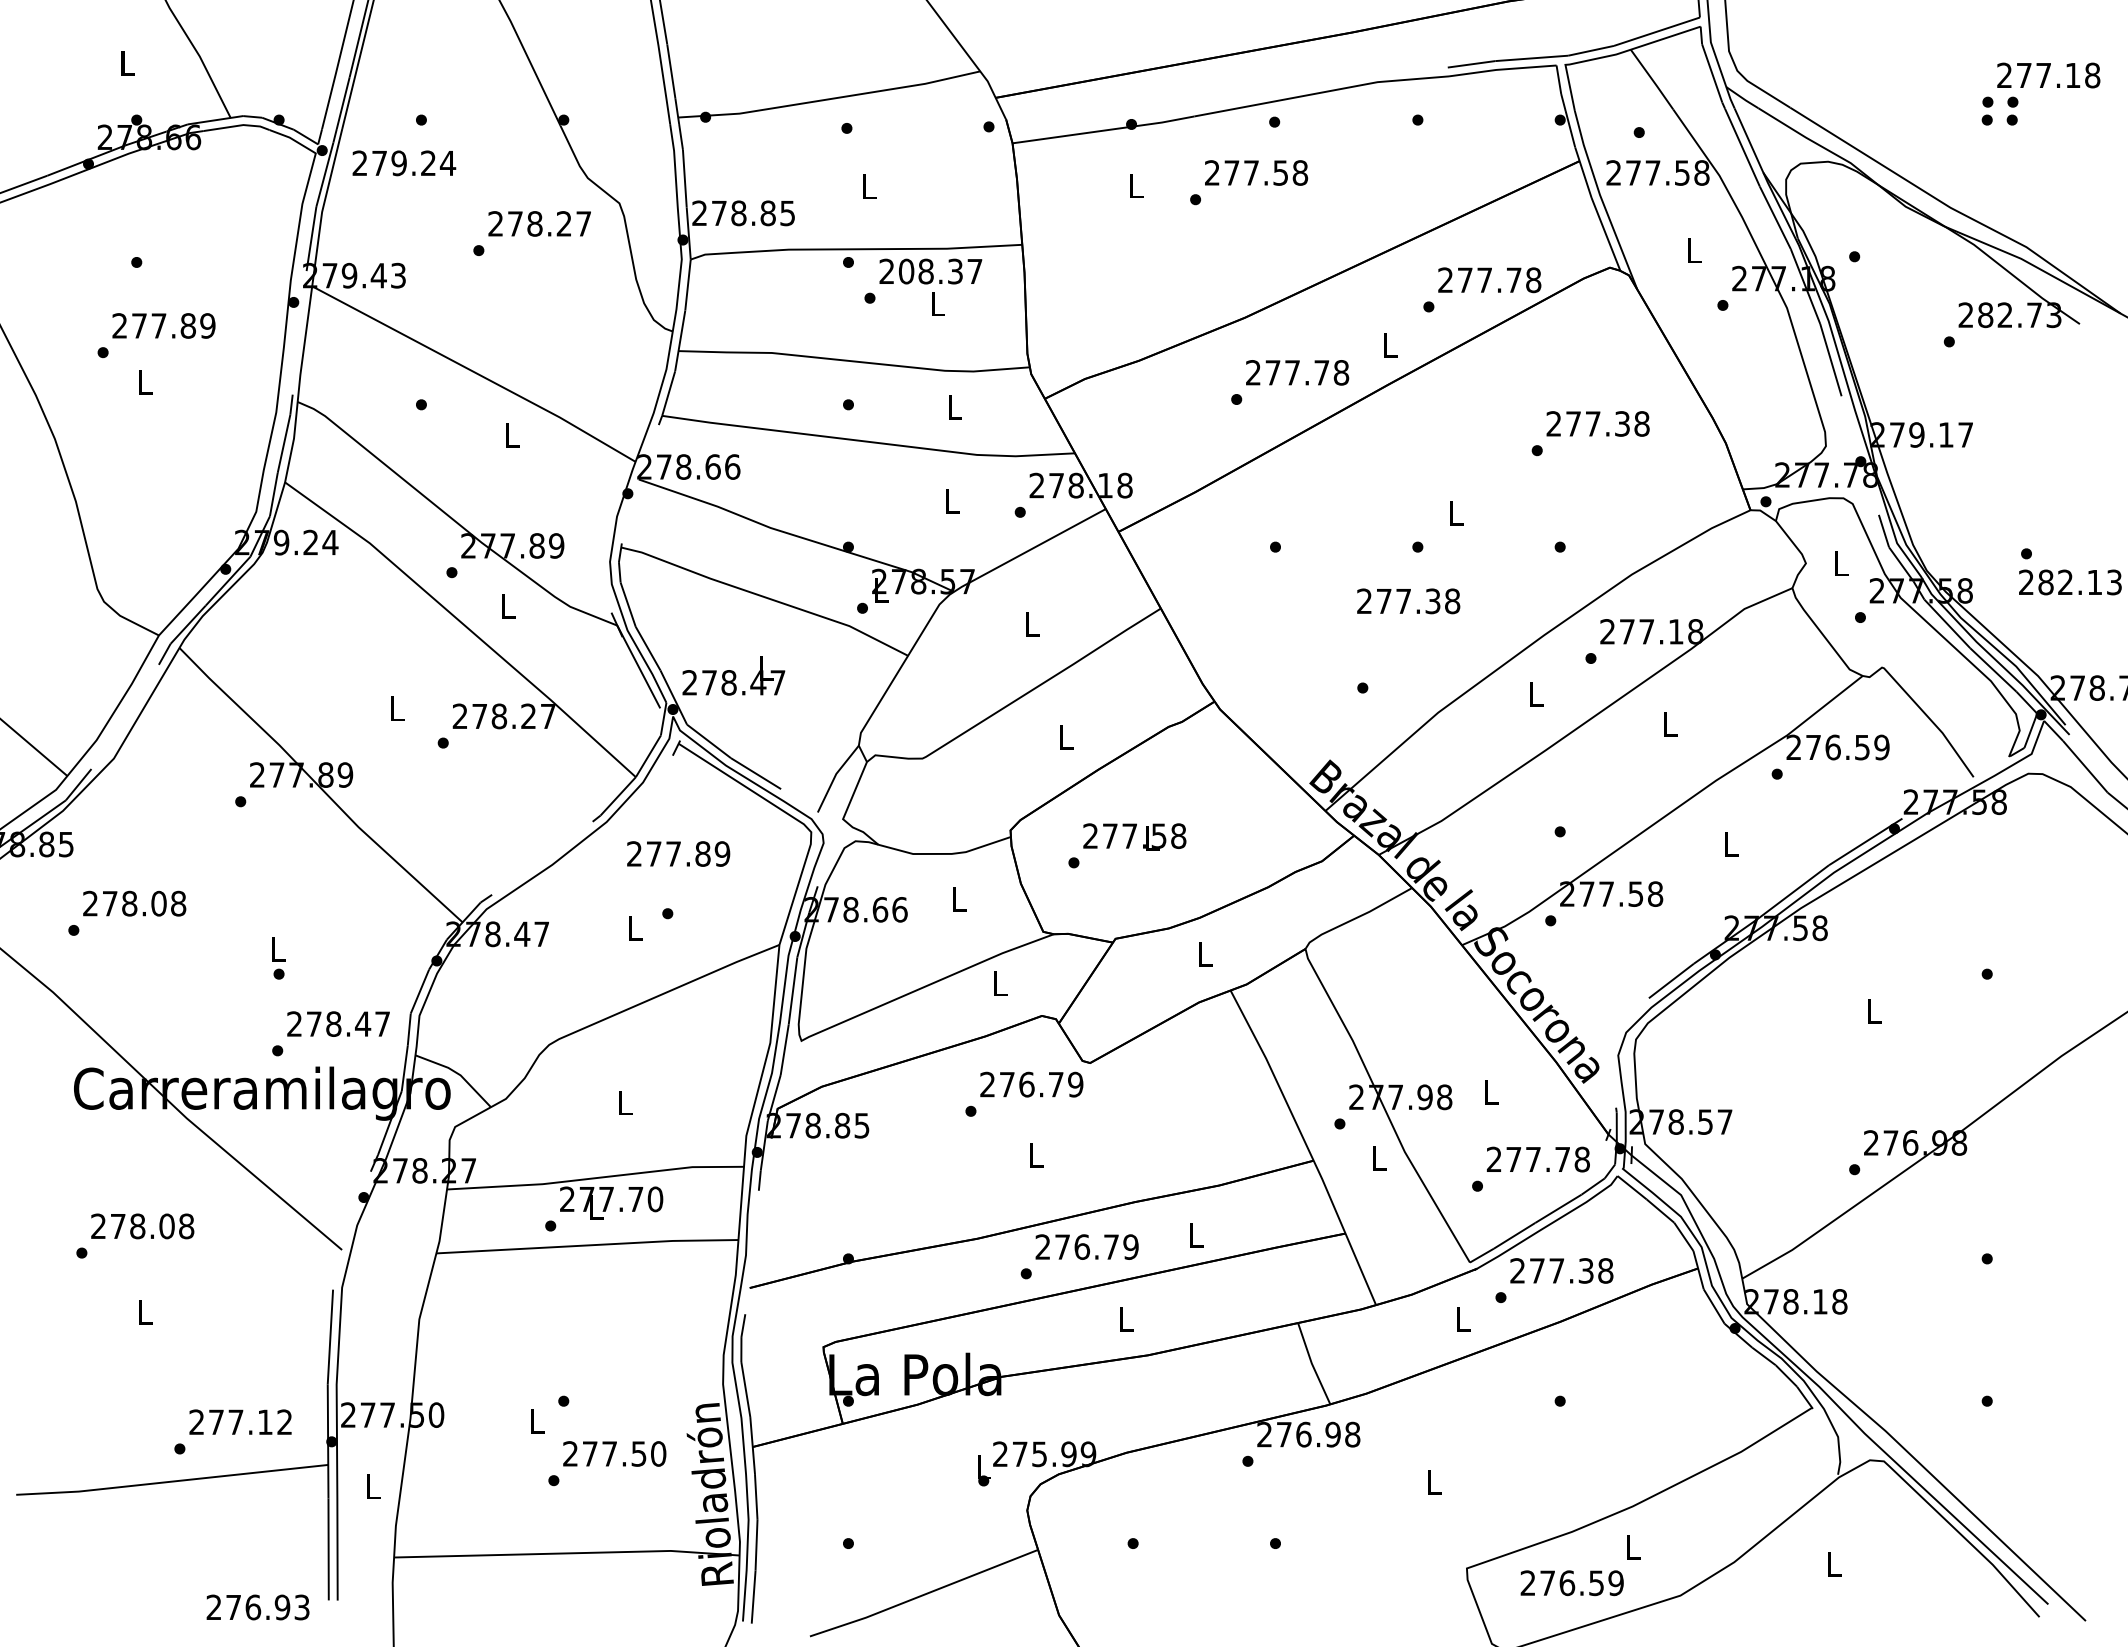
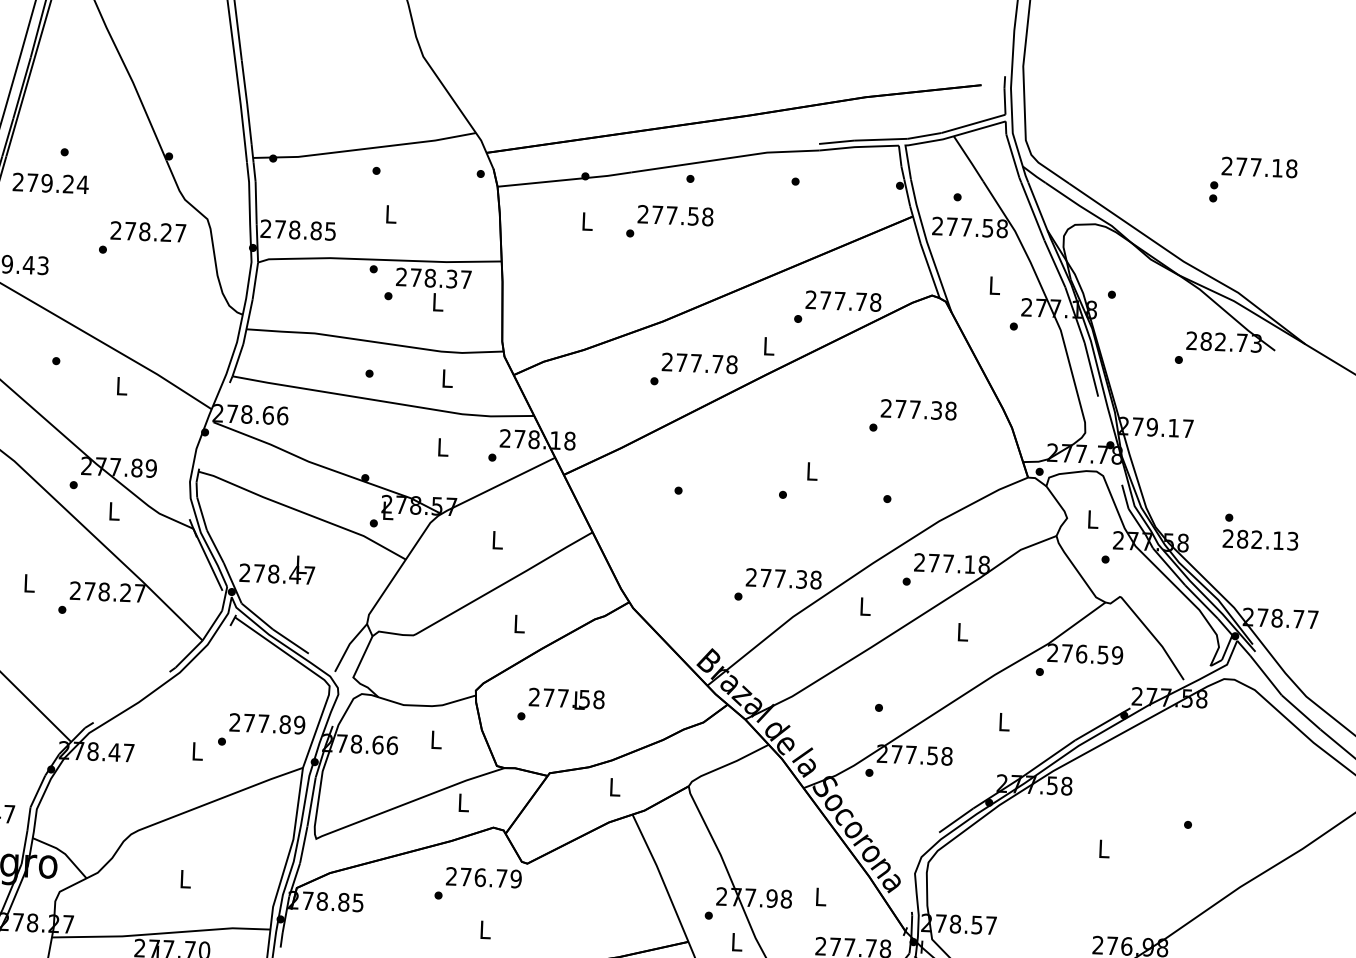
part: (2012, 110) -> (1232, 192), removed
text: (906, 271) -> (416, 277), 208.37 -> 278.37
text: (1408, 601) -> (783, 578), moved
text: (678, 853) -> (267, 723), moved

